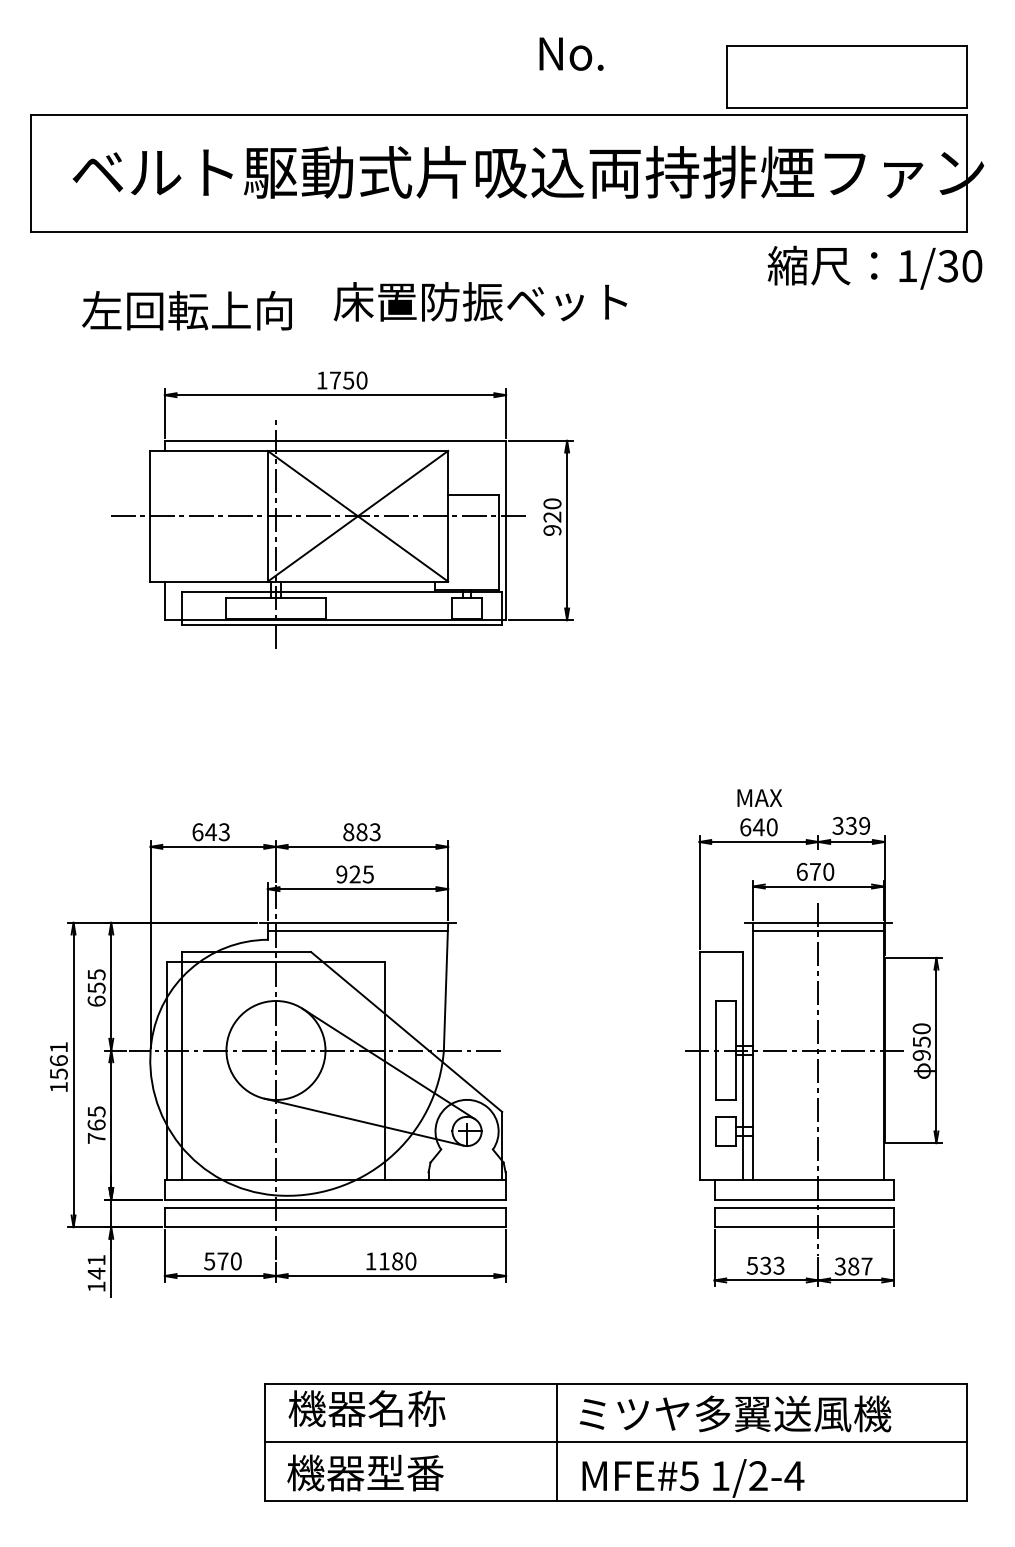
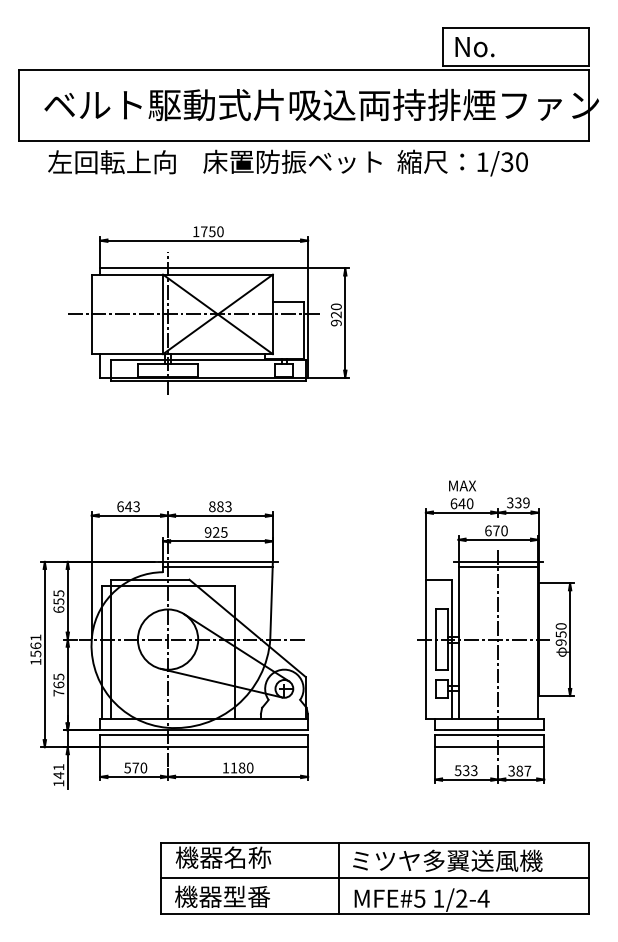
text: (570, 54) -> (474, 47), moved
text: (874, 266) -> (462, 162), moved
text: (480, 301) -> (292, 161), moved
text: (186, 311) -> (111, 162), moved

